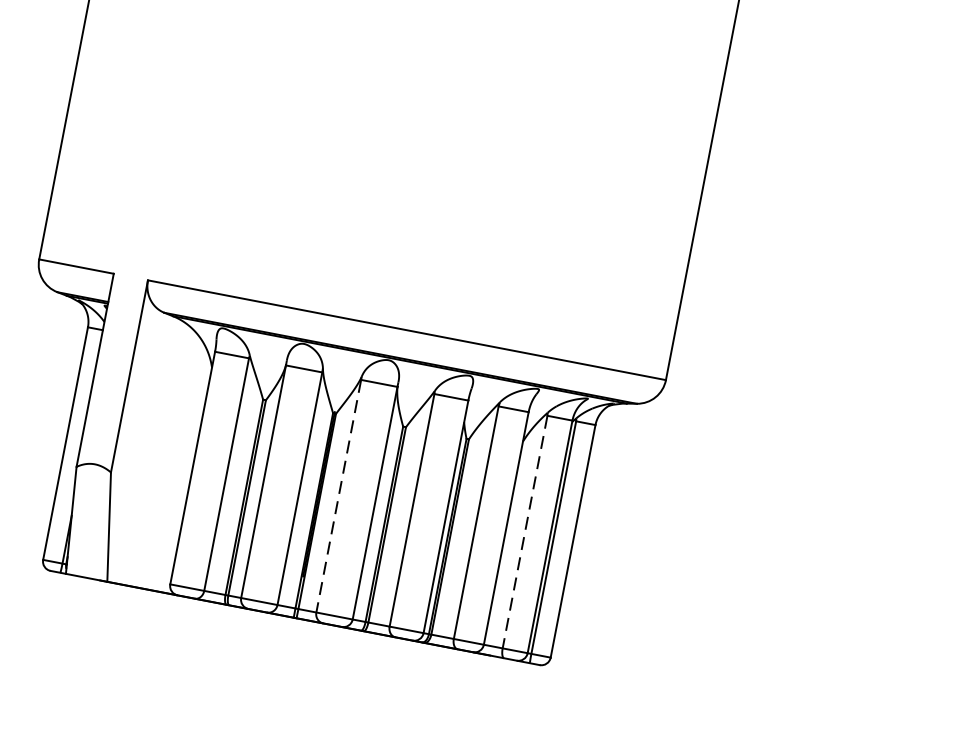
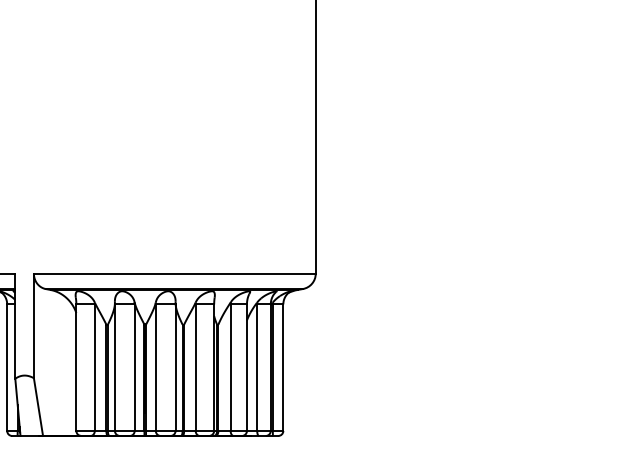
line: (337, 497) -> (155, 368), dashed -> solid
line: (525, 533) -> (257, 368), dashed -> solid

